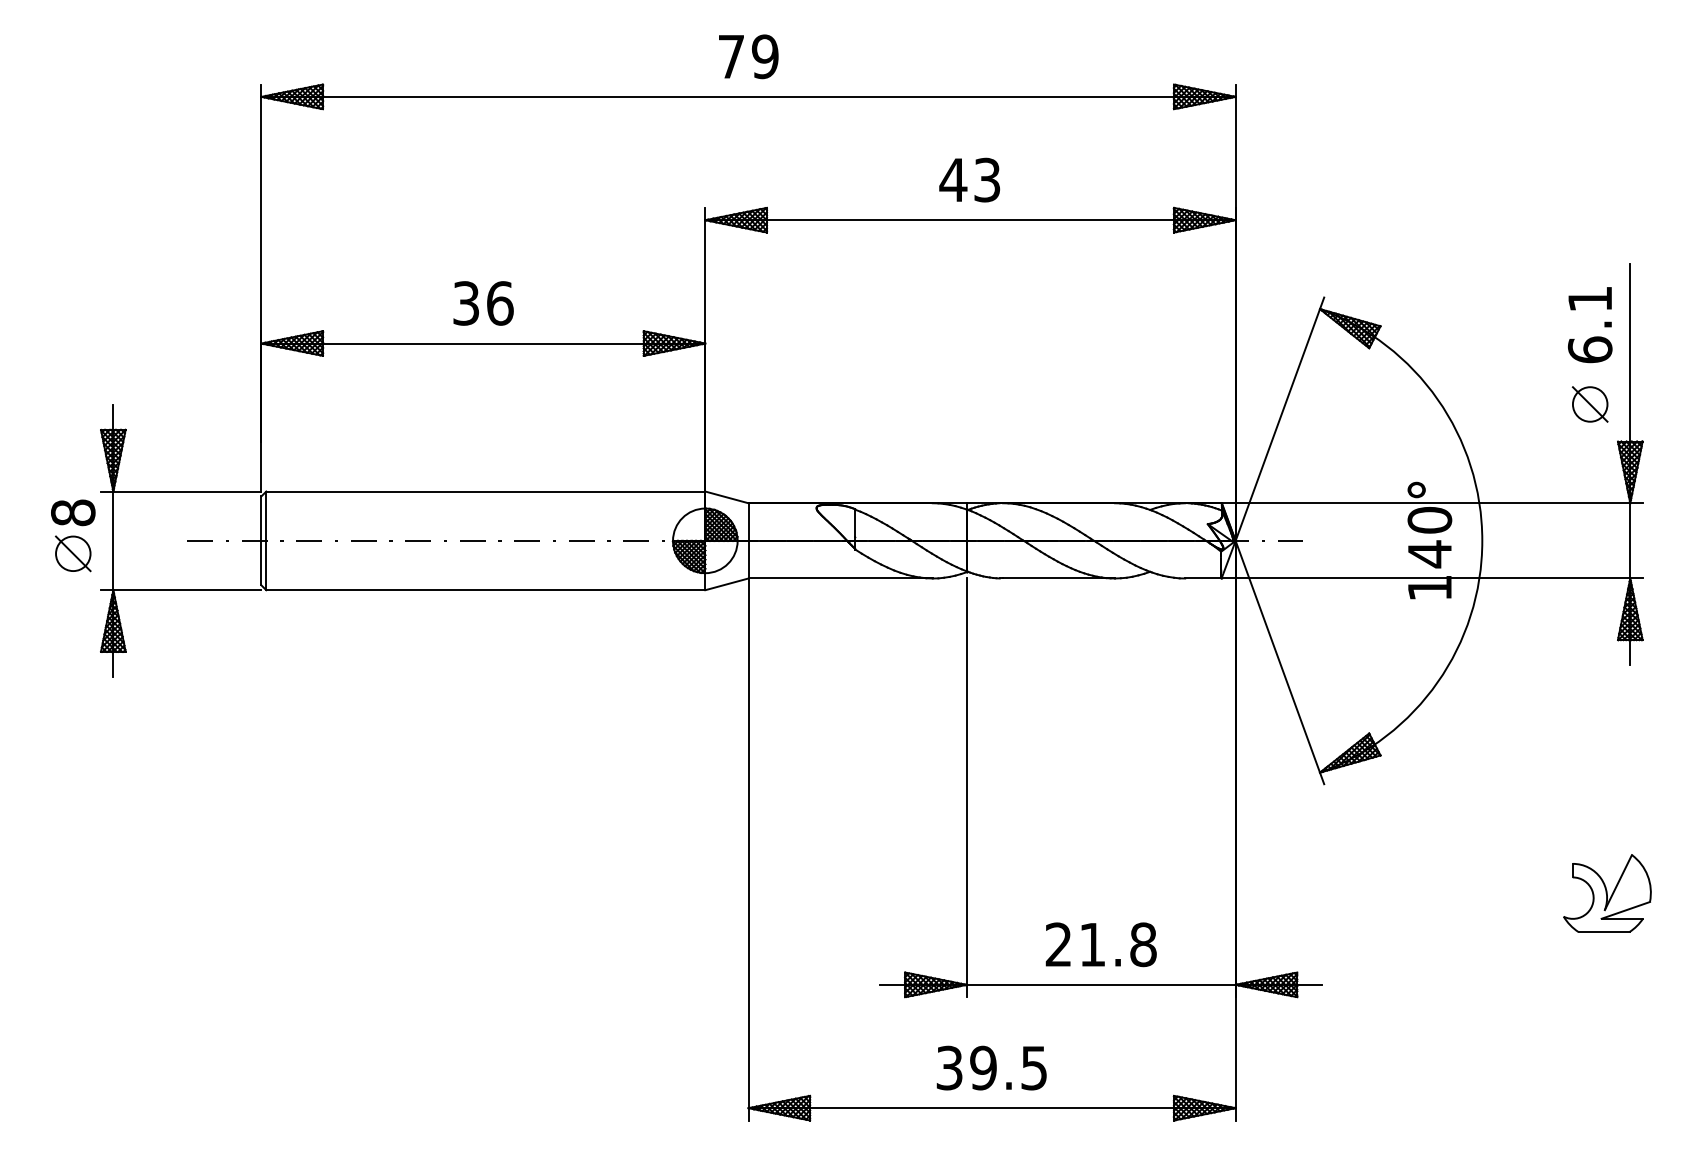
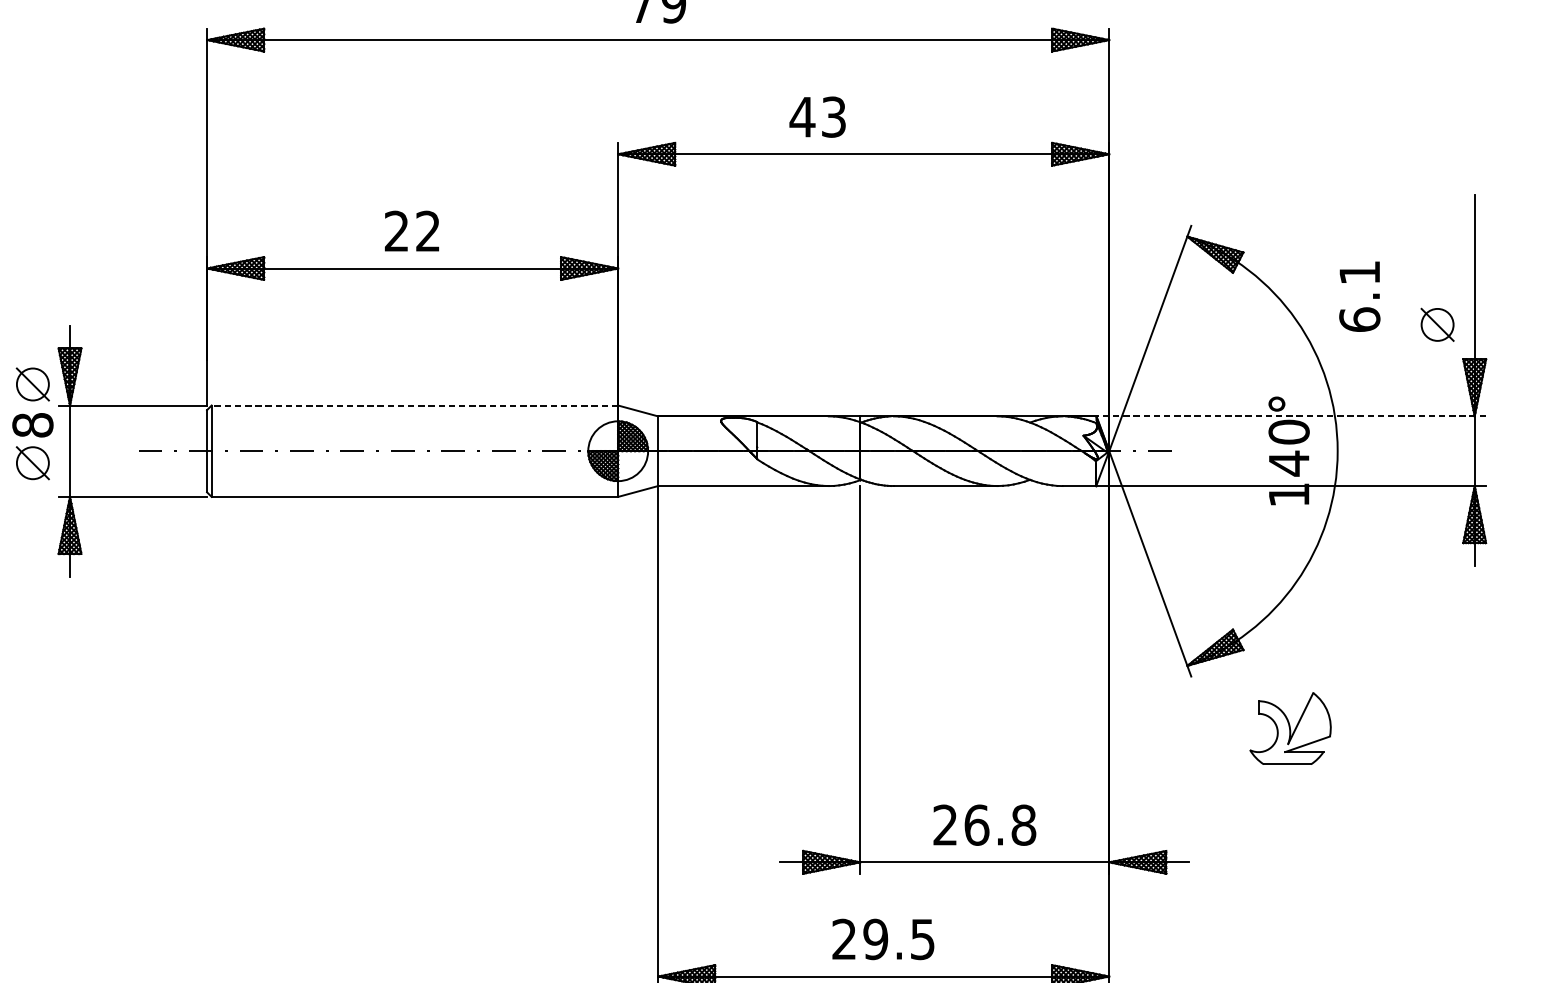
text: (969, 179) -> (817, 116), moved
text: (483, 303) -> (412, 231), 36 -> 22
text: (1590, 325) -> (1360, 297), moved
part: (73, 468) -> (33, 384), added
line: (485, 491) -> (414, 405), solid -> dashed
line: (1431, 503) -> (1290, 416), solid -> dashed
part: (1607, 893) -> (1290, 728), moved
text: (1092, 944) -> (976, 824), 21.8 -> 26.8
text: (949, 1068) -> (844, 939), 39.5 -> 29.5

